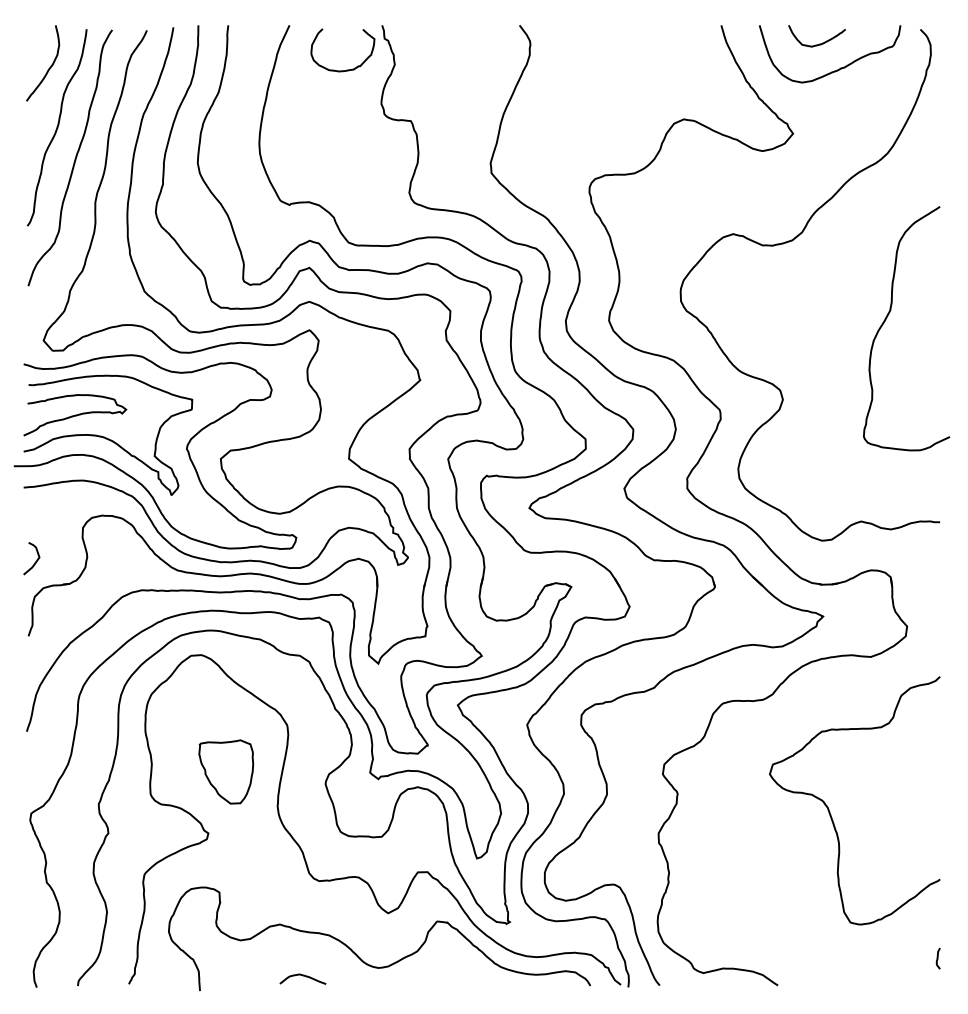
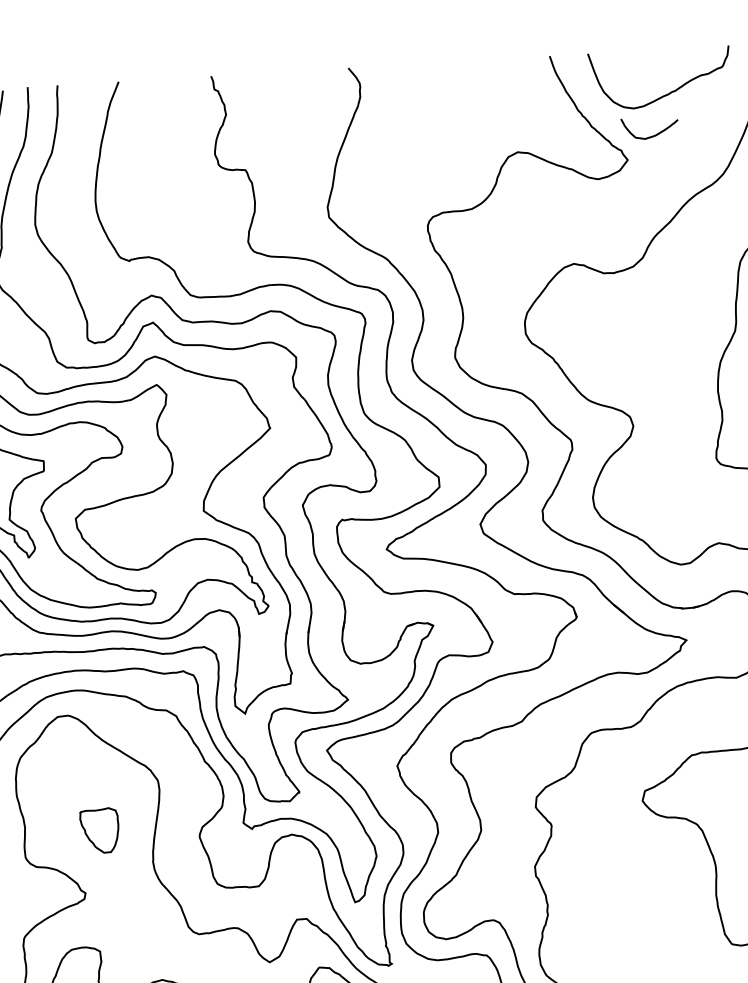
curve: (819, 43) -> (652, 135), moved
curve: (346, 69) -> (178, 122), removed
part: (226, 771) -> (99, 830), size x0.7

